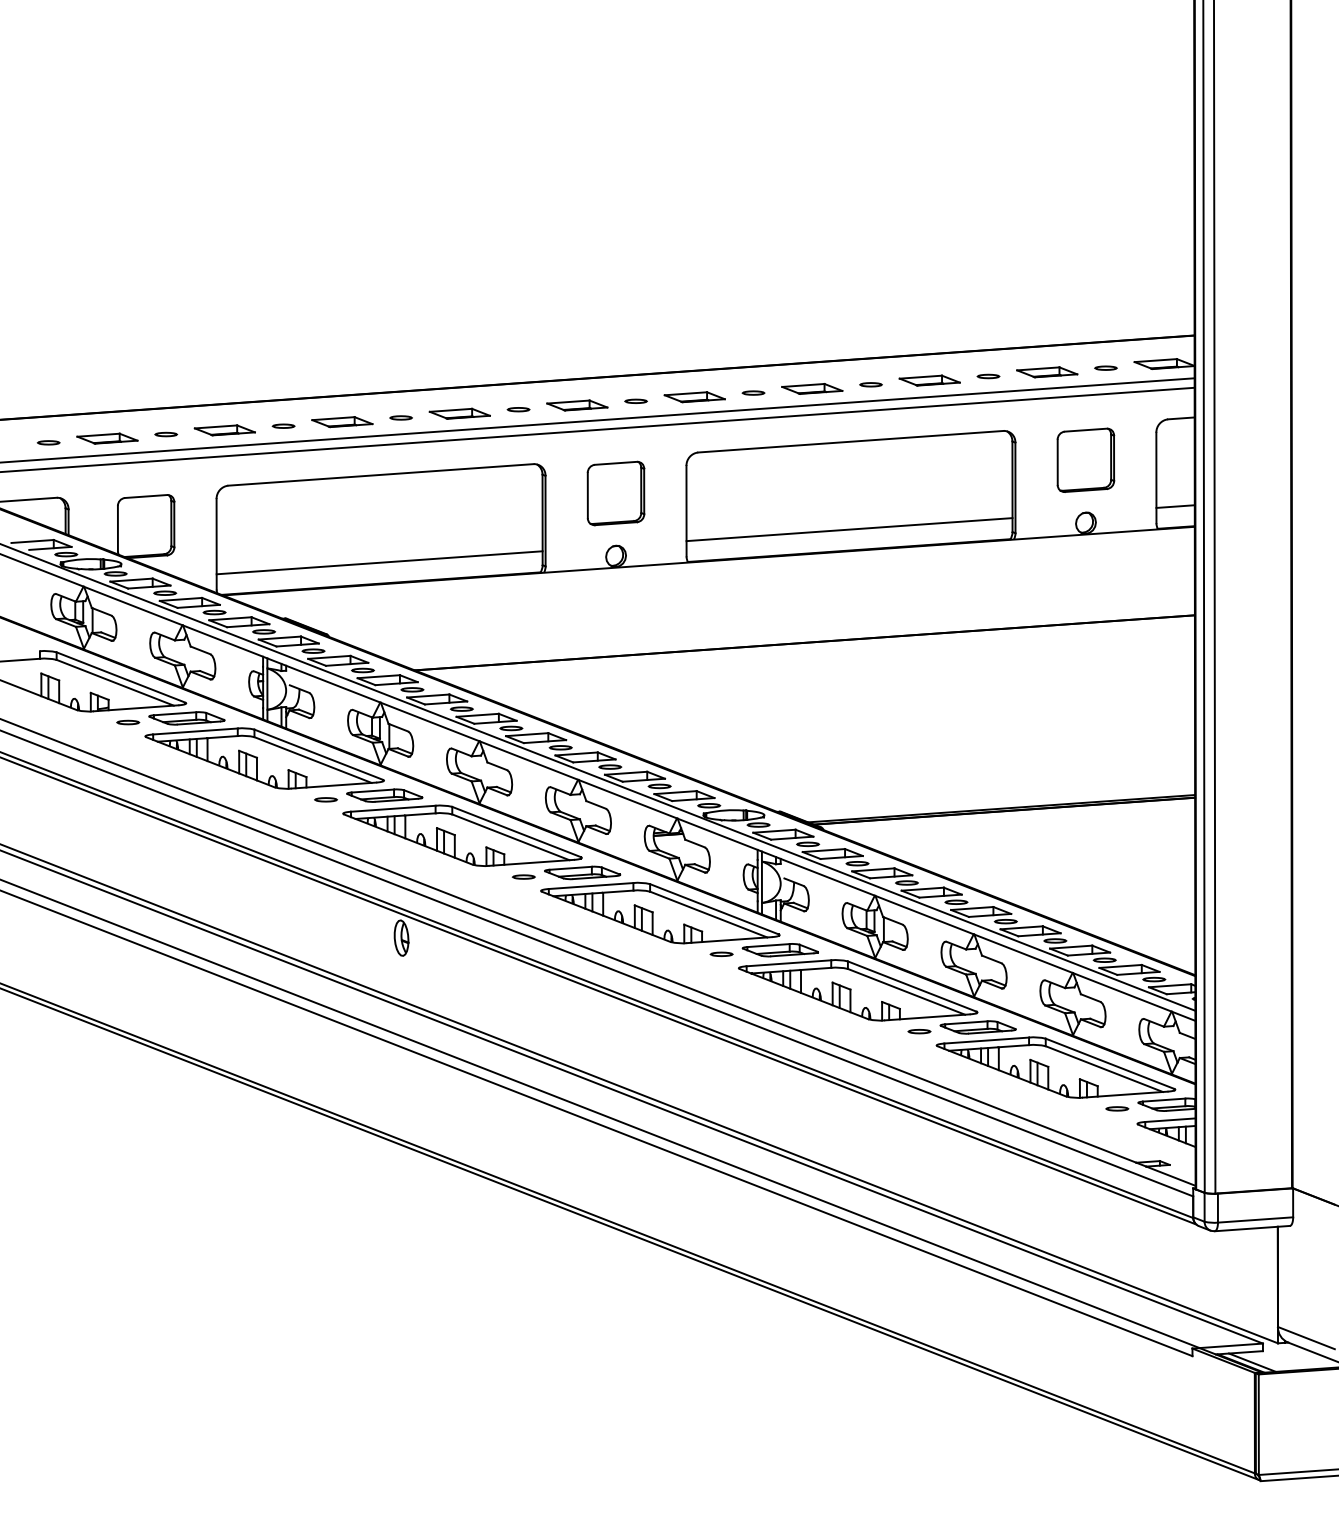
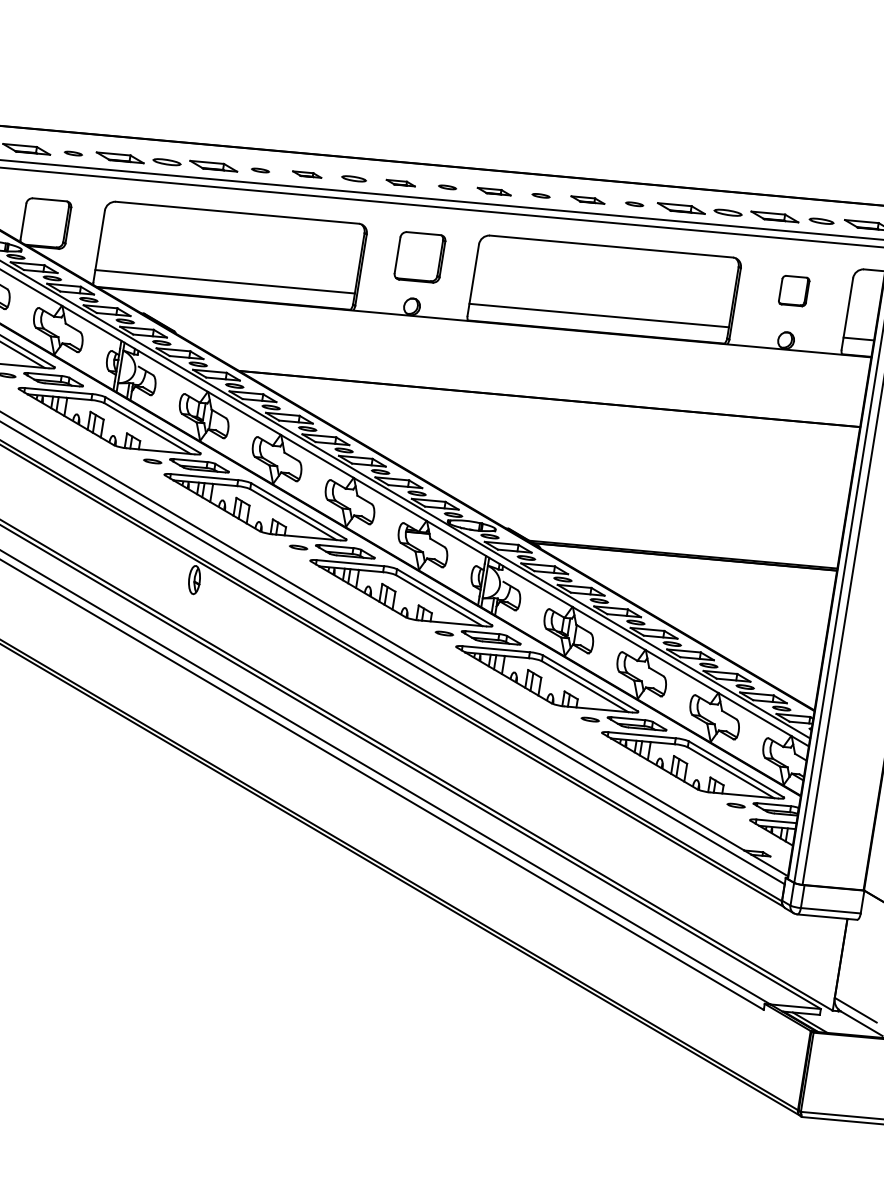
part: (1105, 367) -> (821, 220), size x1.4
part: (988, 376) -> (728, 212), size x1.6
part: (812, 388) -> (588, 199), size x0.7
part: (694, 397) -> (494, 191), size x0.7
part: (577, 405) -> (400, 183), size x0.6
part: (518, 409) -> (353, 178), size x1.4
part: (459, 413) -> (307, 174), size x0.6
part: (283, 425) -> (166, 161), size x1.6
part: (1085, 459) -> (793, 290), size x0.6

